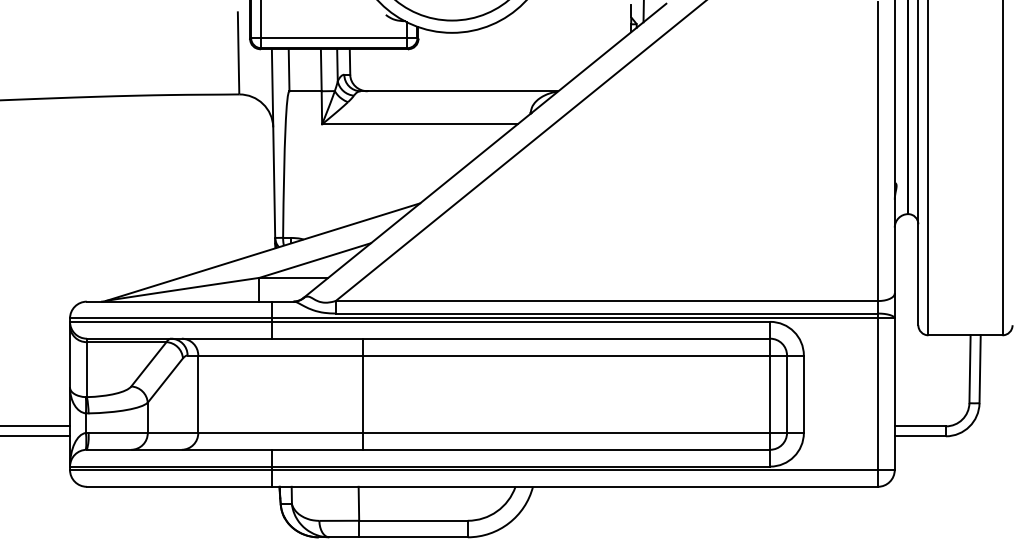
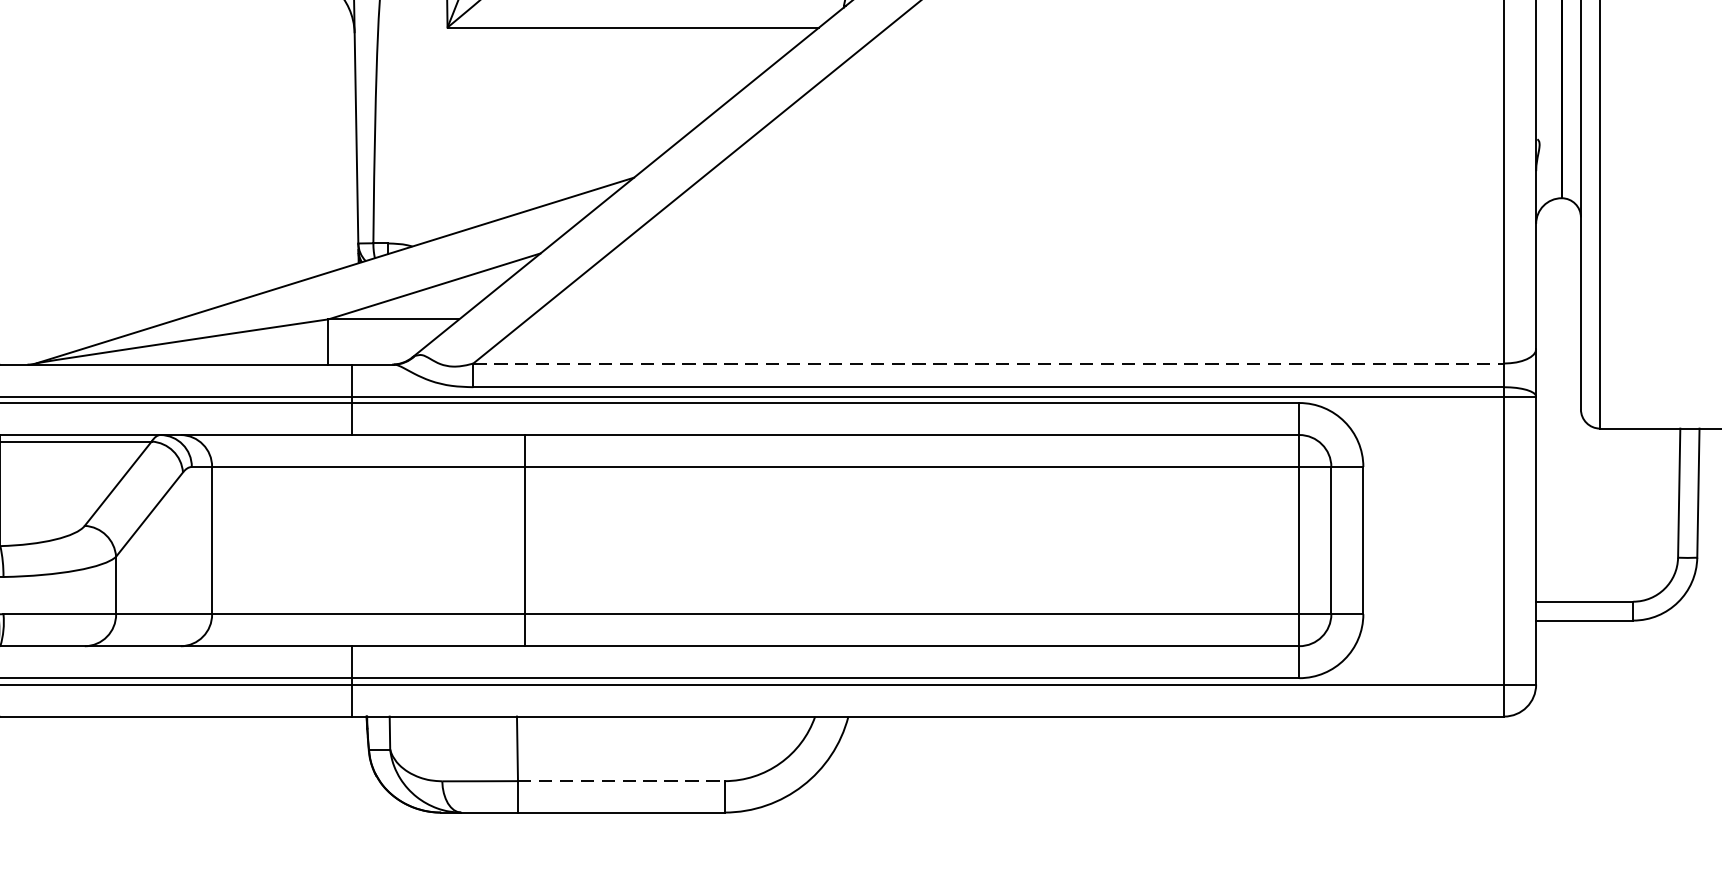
line: (607, 301) -> (990, 364), solid -> dashed
line: (414, 520) -> (623, 780), solid -> dashed

